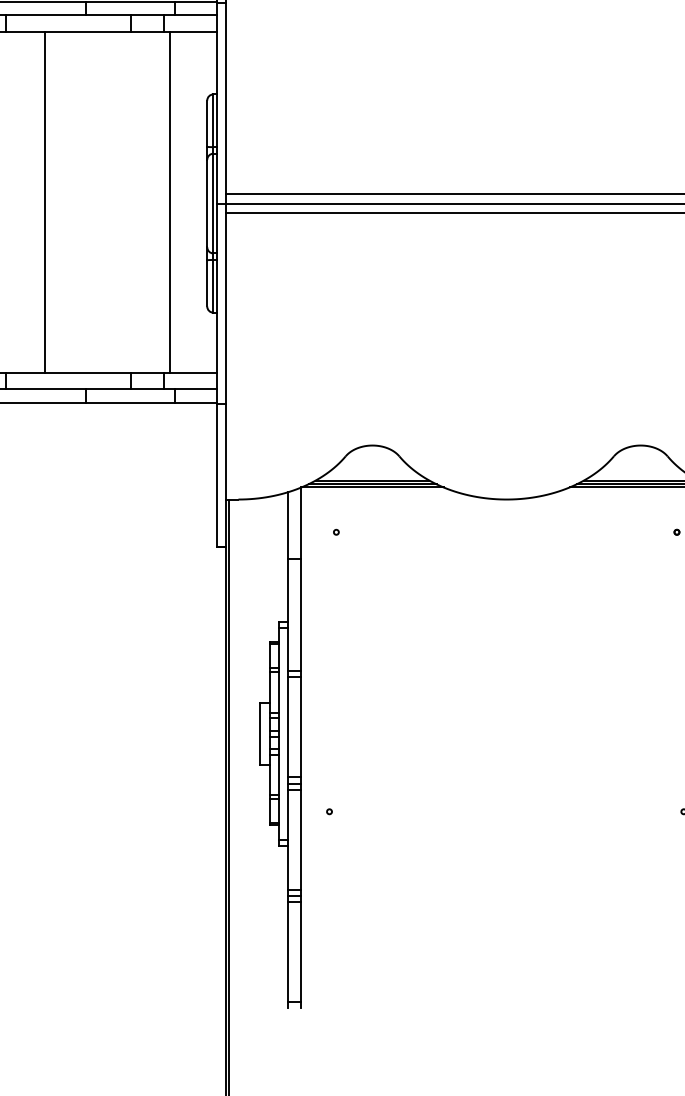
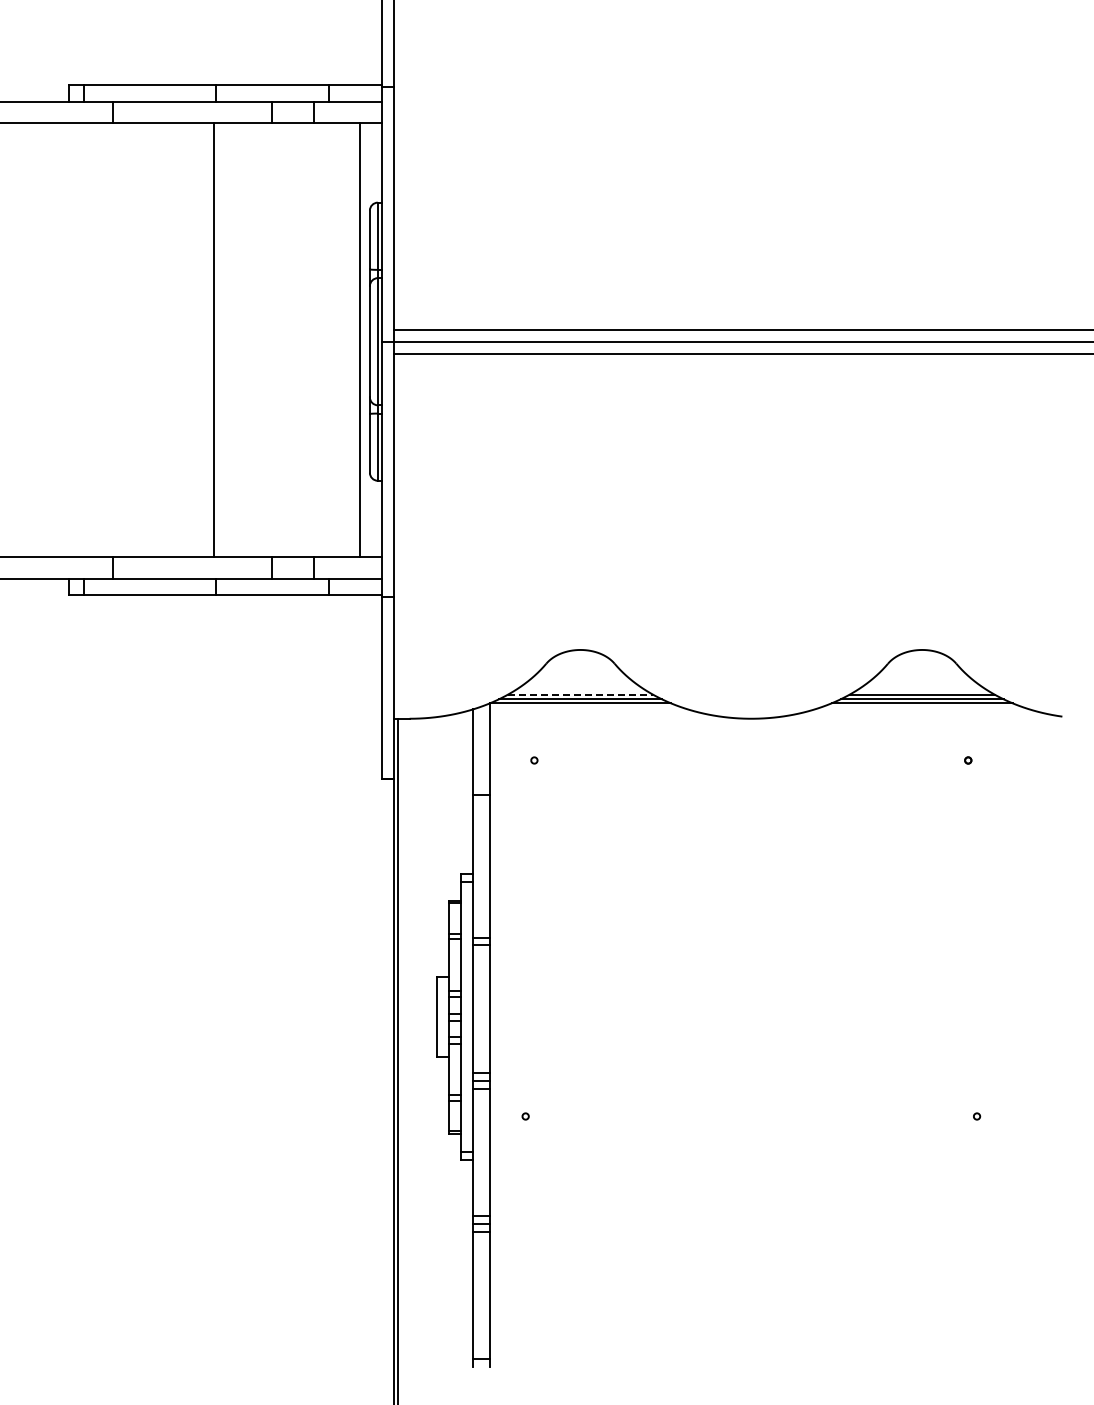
line: (45, 202) -> (214, 340), moved
line: (170, 202) -> (360, 340), moved
line: (372, 480) -> (580, 694), solid -> dashed

